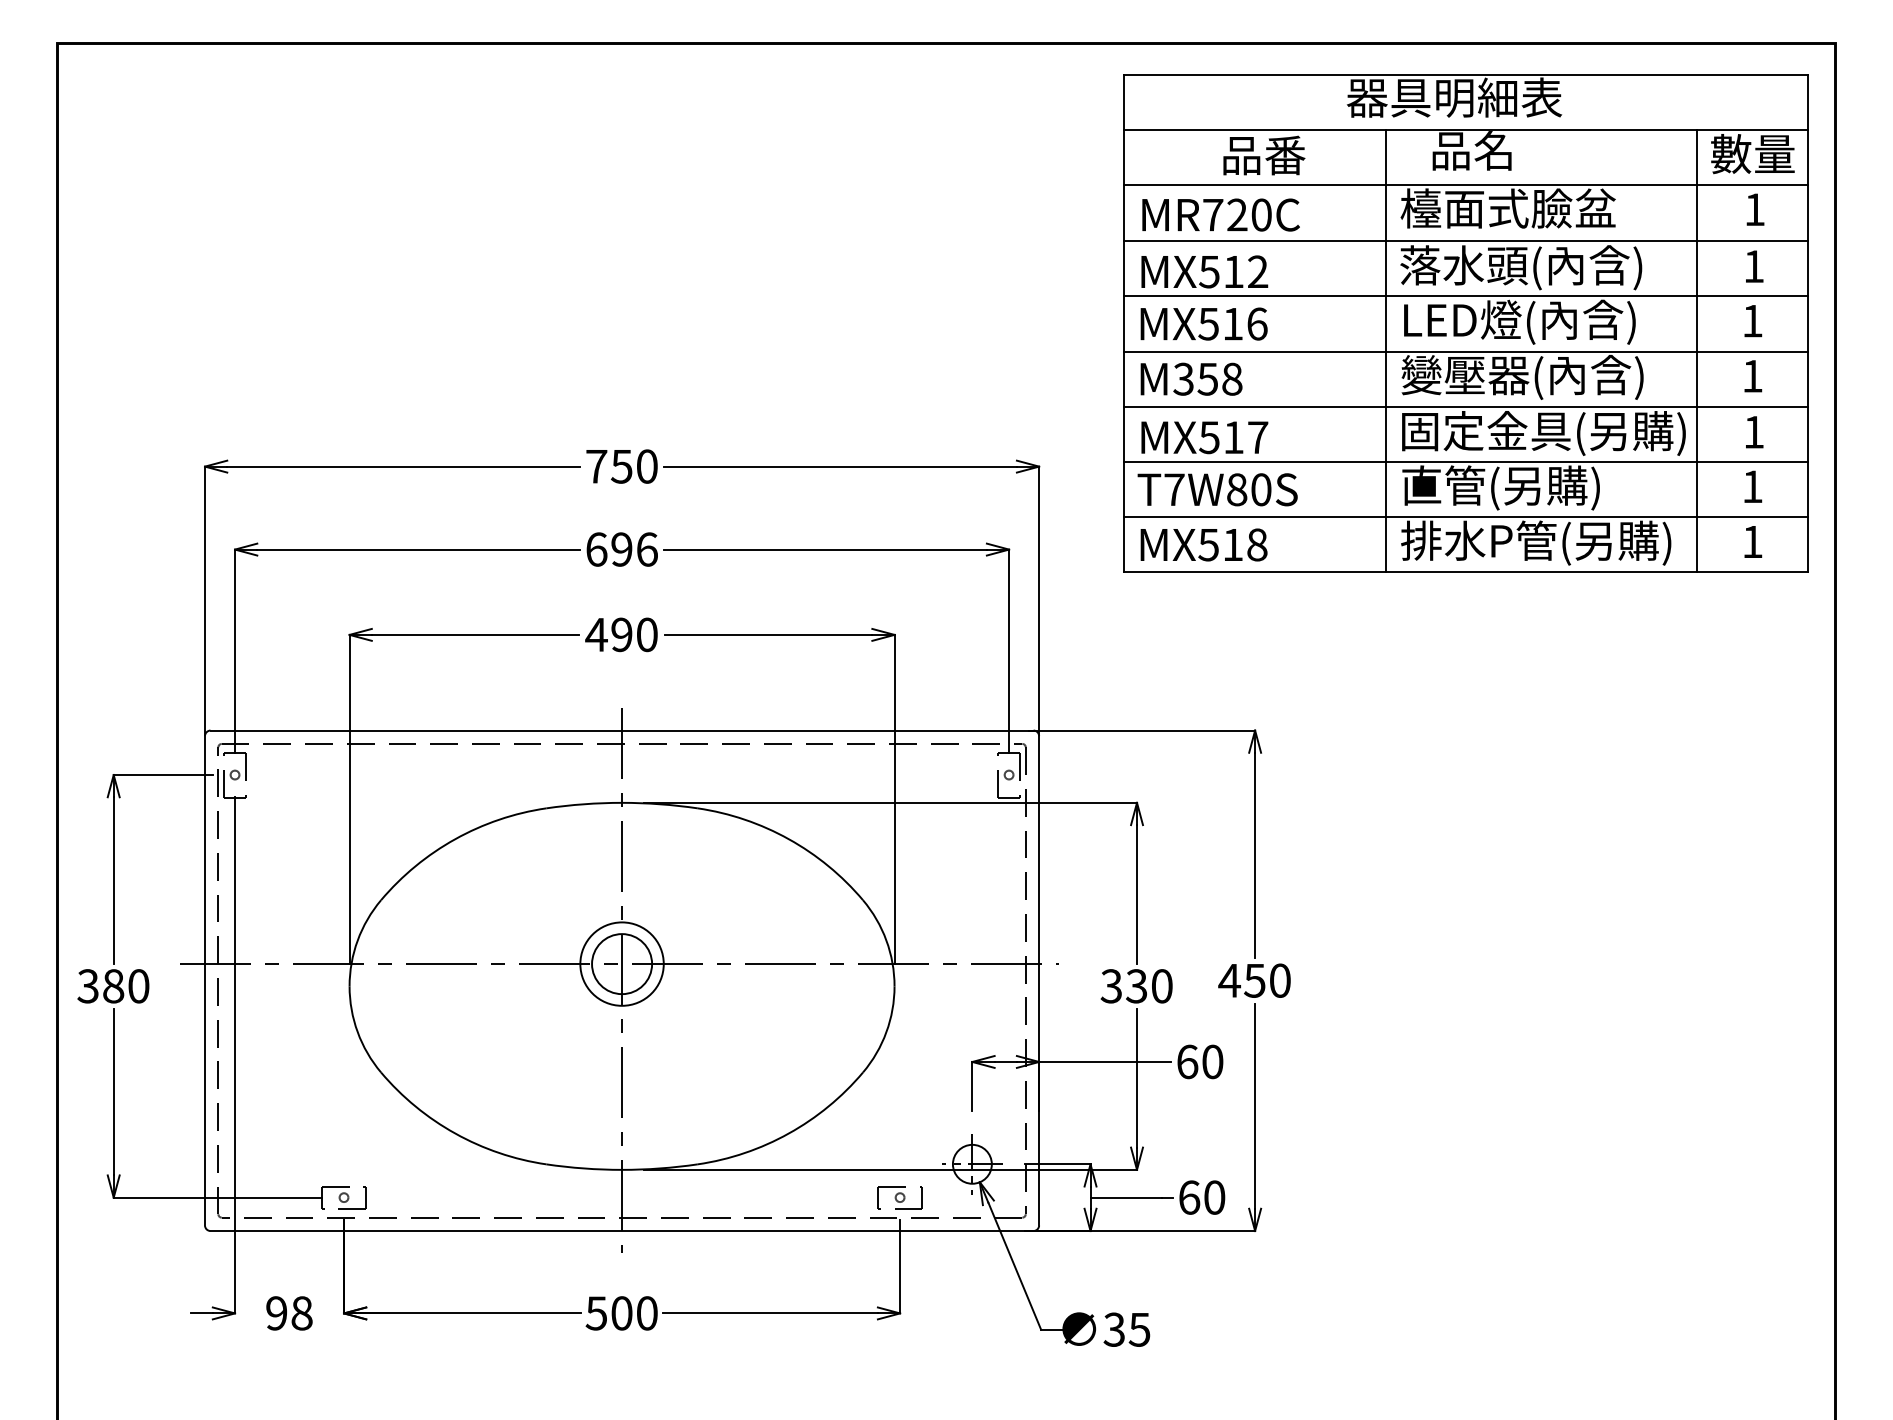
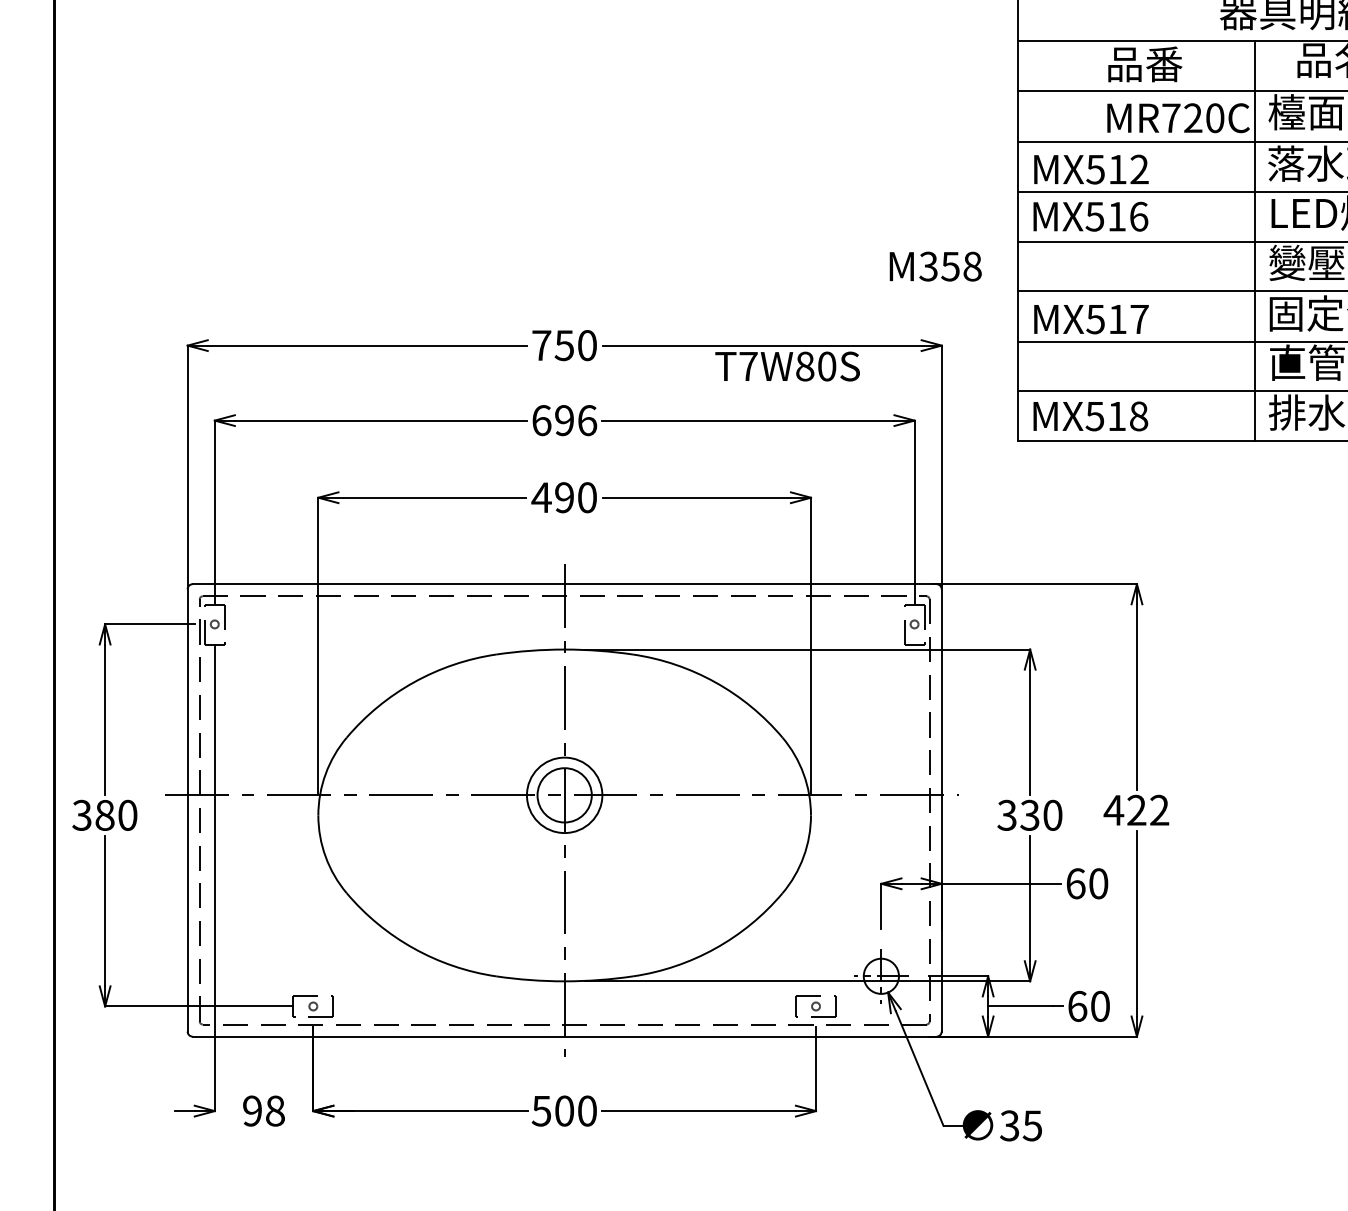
text: (1220, 214) -> (1177, 117), moved
text: (1191, 378) -> (935, 265), moved
text: (1217, 489) -> (787, 366), moved
text: (1267, 980) -> (1148, 810), 450 -> 422

